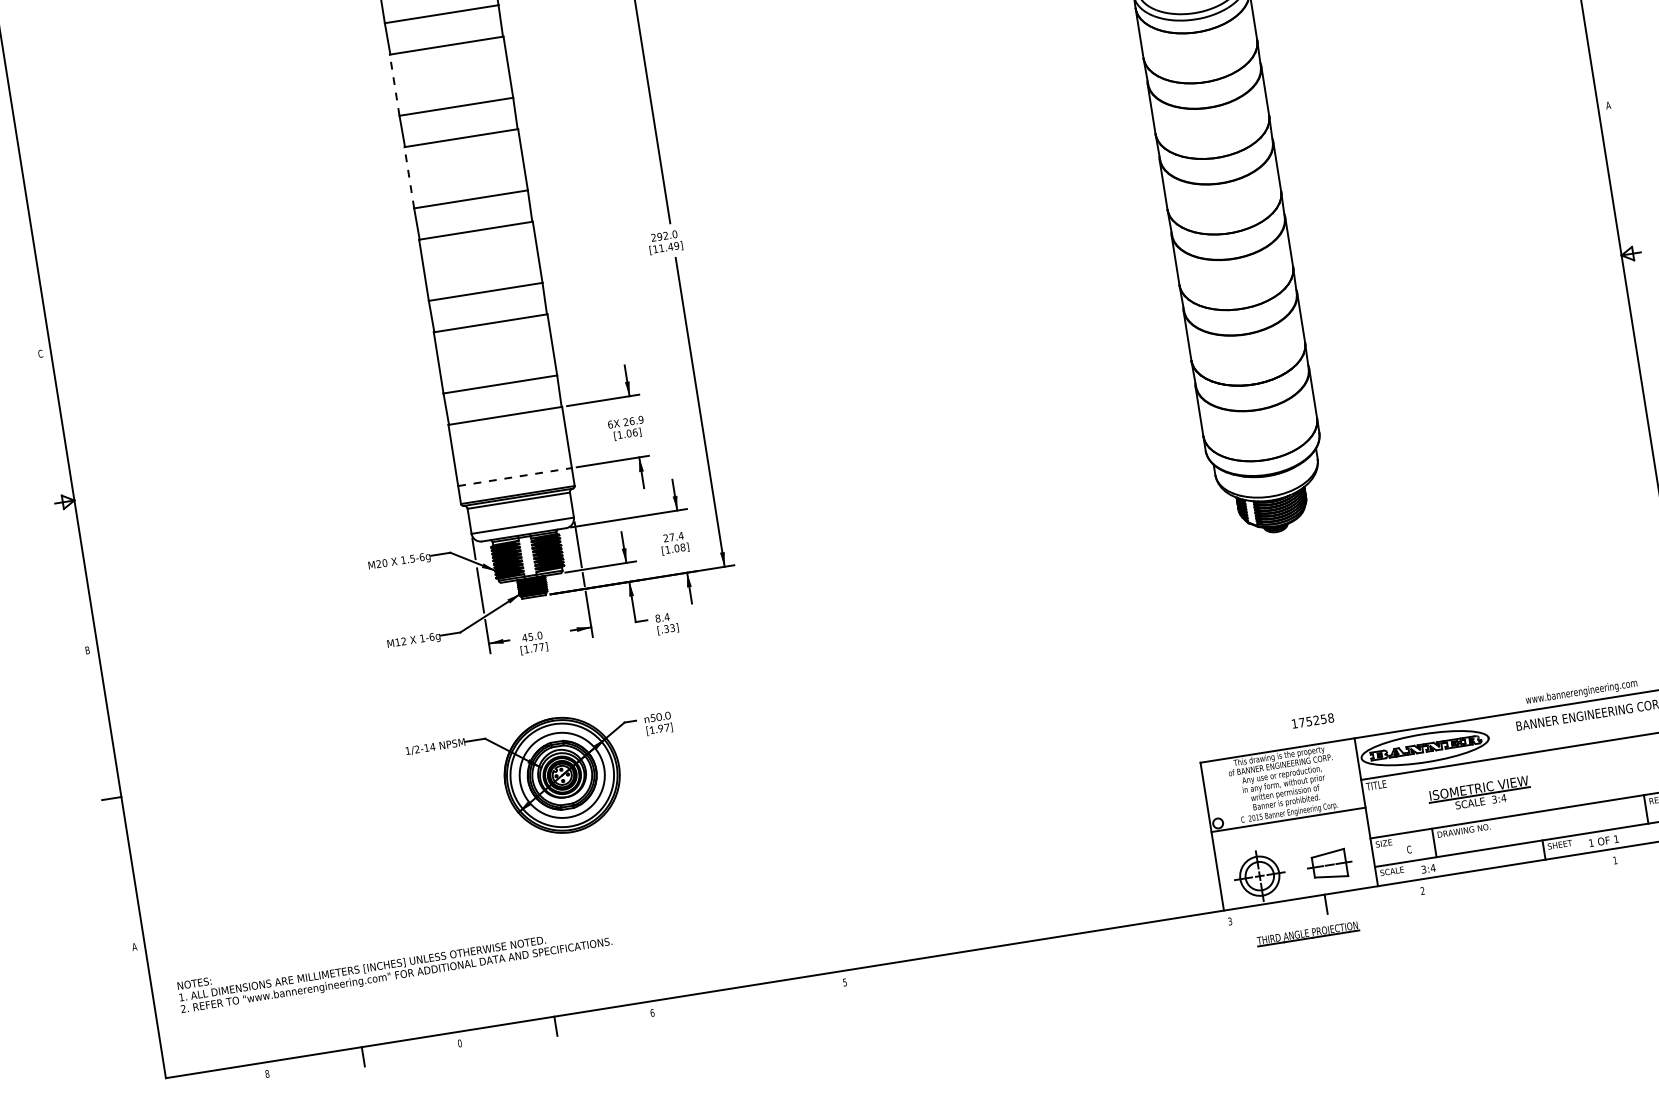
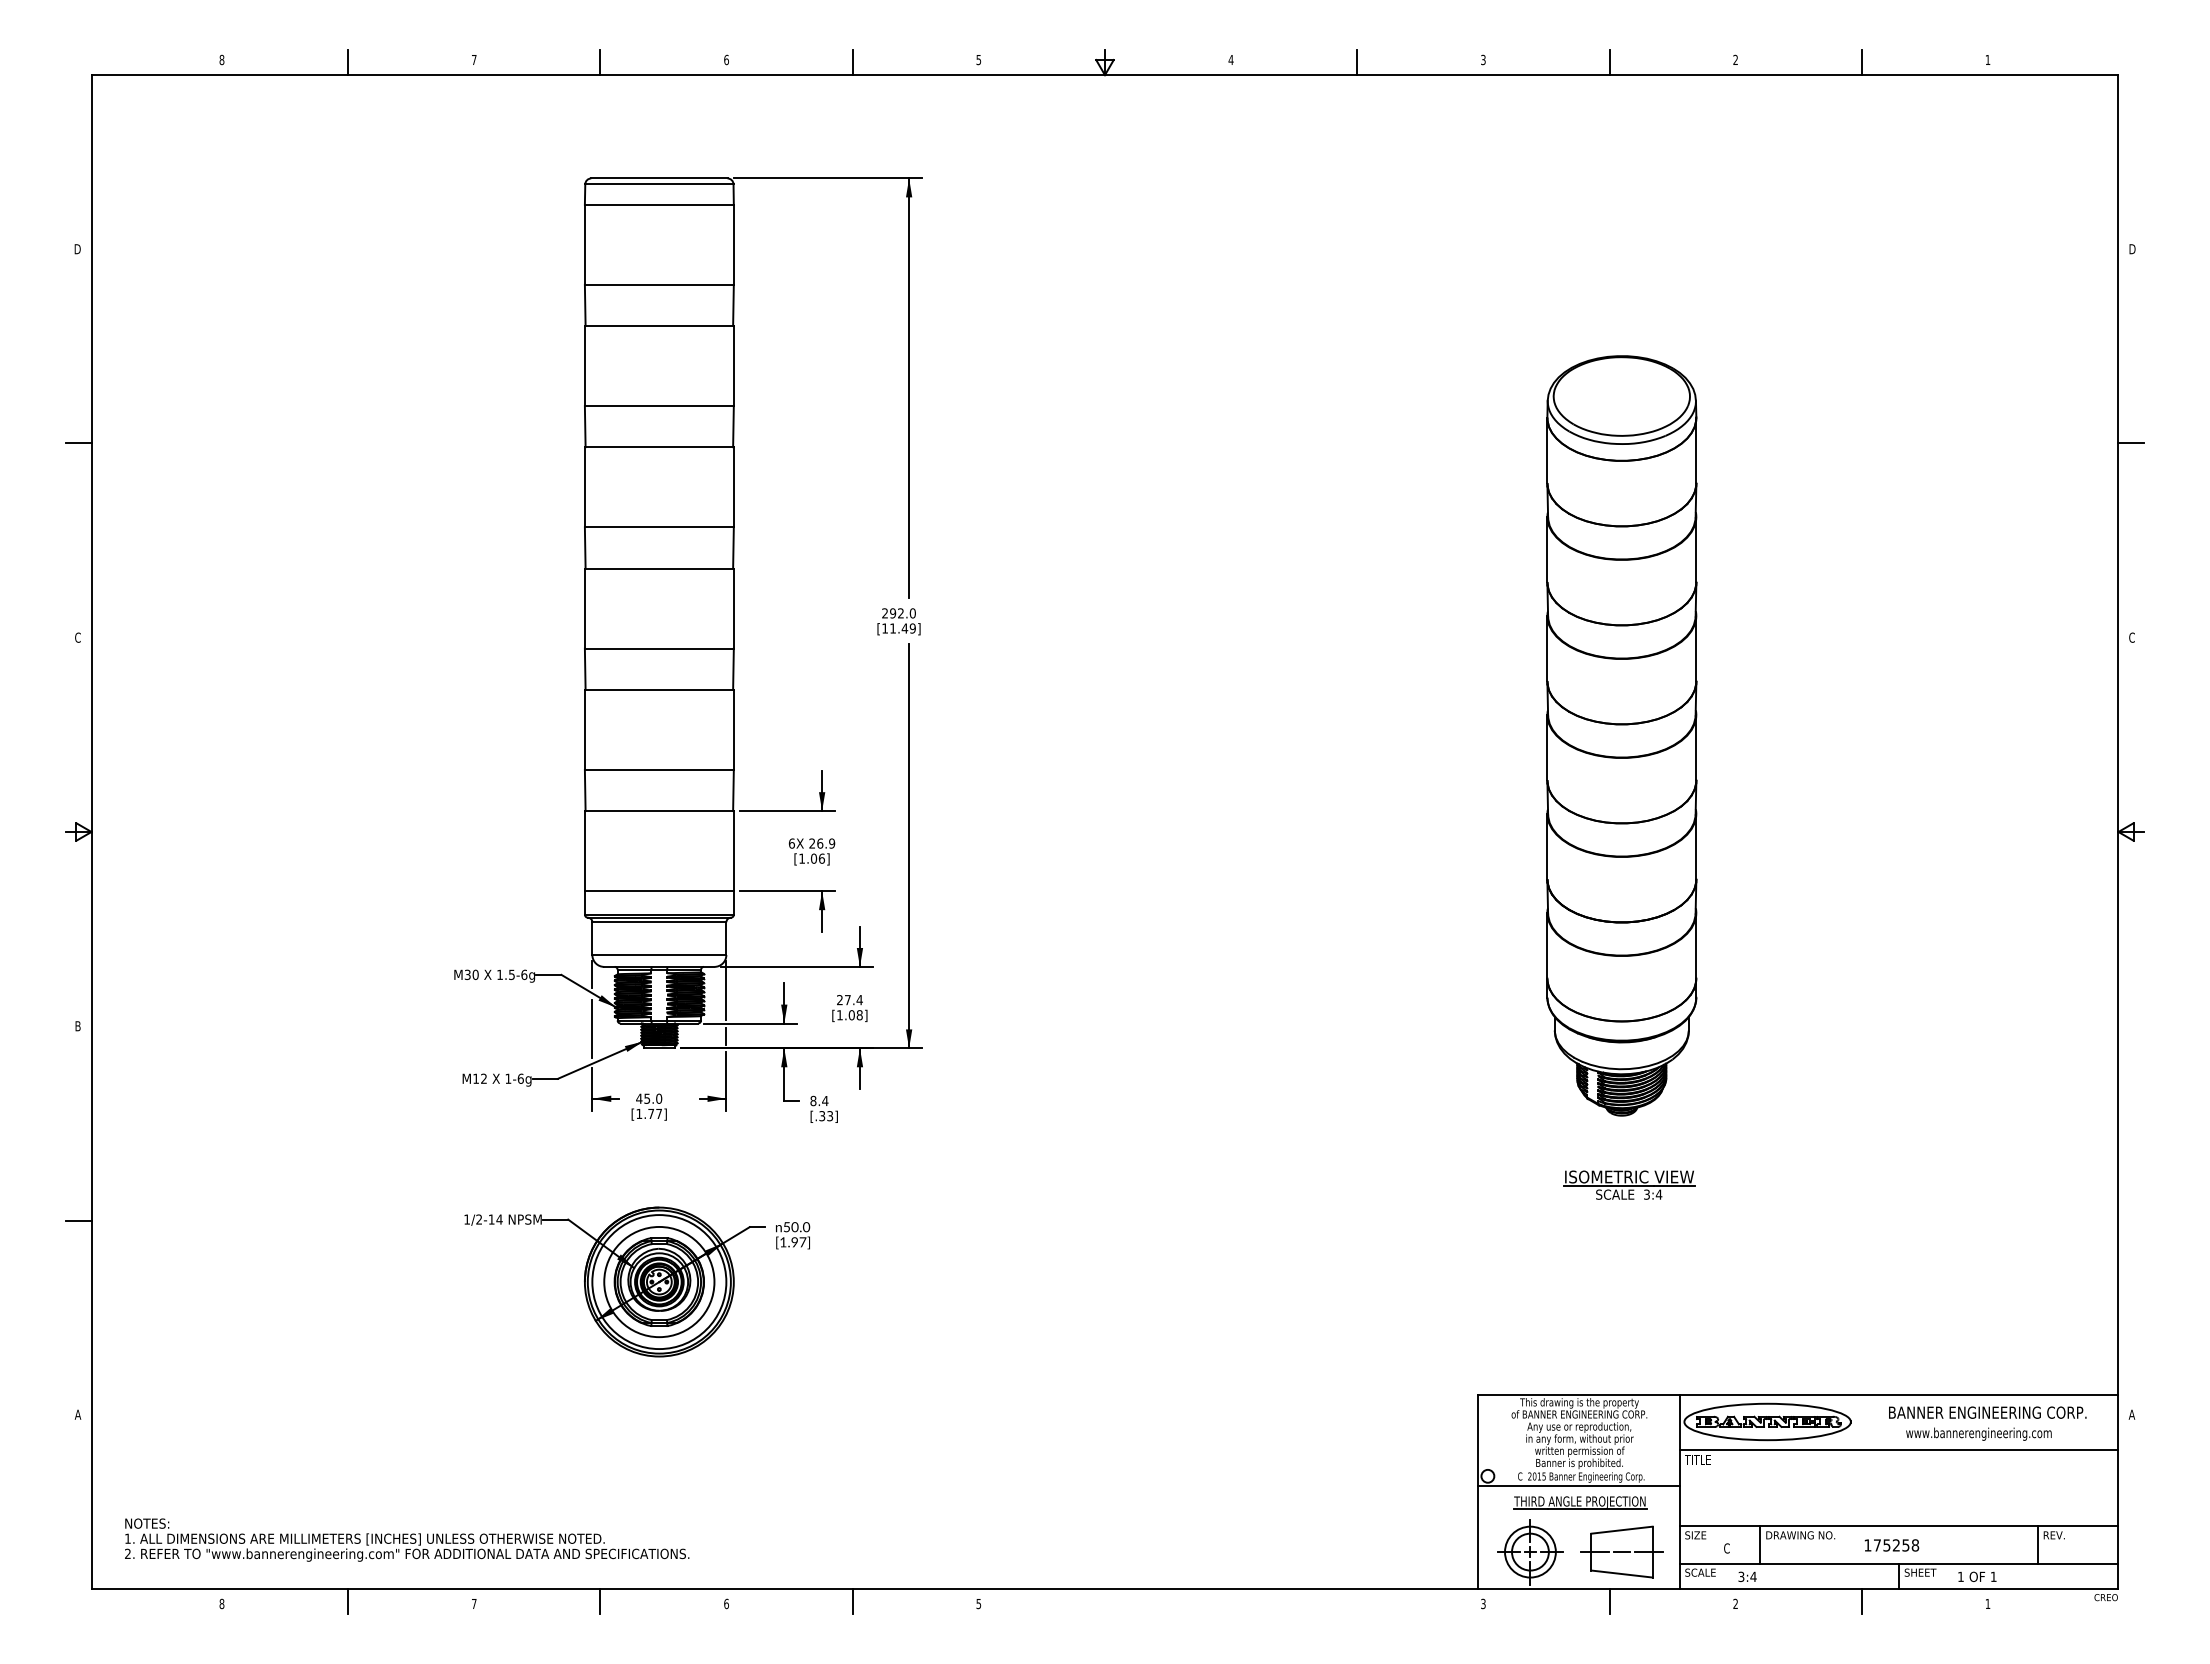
line: (394, 84) -> (584, 365), dashed -> solid
text: (1608, 105) -> (2131, 637), A -> C
line: (408, 177) -> (584, 486), dashed -> solid
line: (17, 205) -> (78, 443), added
line: (515, 477) -> (659, 891), dashed -> solid
text: (378, 564) -> (467, 975), M20 -> M30
text: (1581, 691) -> (1978, 1433), moved
text: (1312, 721) -> (1891, 1545), moved
part: (1479, 793) -> (1629, 1184), moved
part: (1329, 864) -> (1621, 1551), size x1.43
line: (1518, 873) -> (1861, 1601), added
part: (1308, 933) -> (1580, 1502), moved
text: (395, 964) -> (407, 1539), moved
line: (748, 995) -> (852, 1601), added
text: (459, 1043) -> (473, 1603), 0 -> 7

